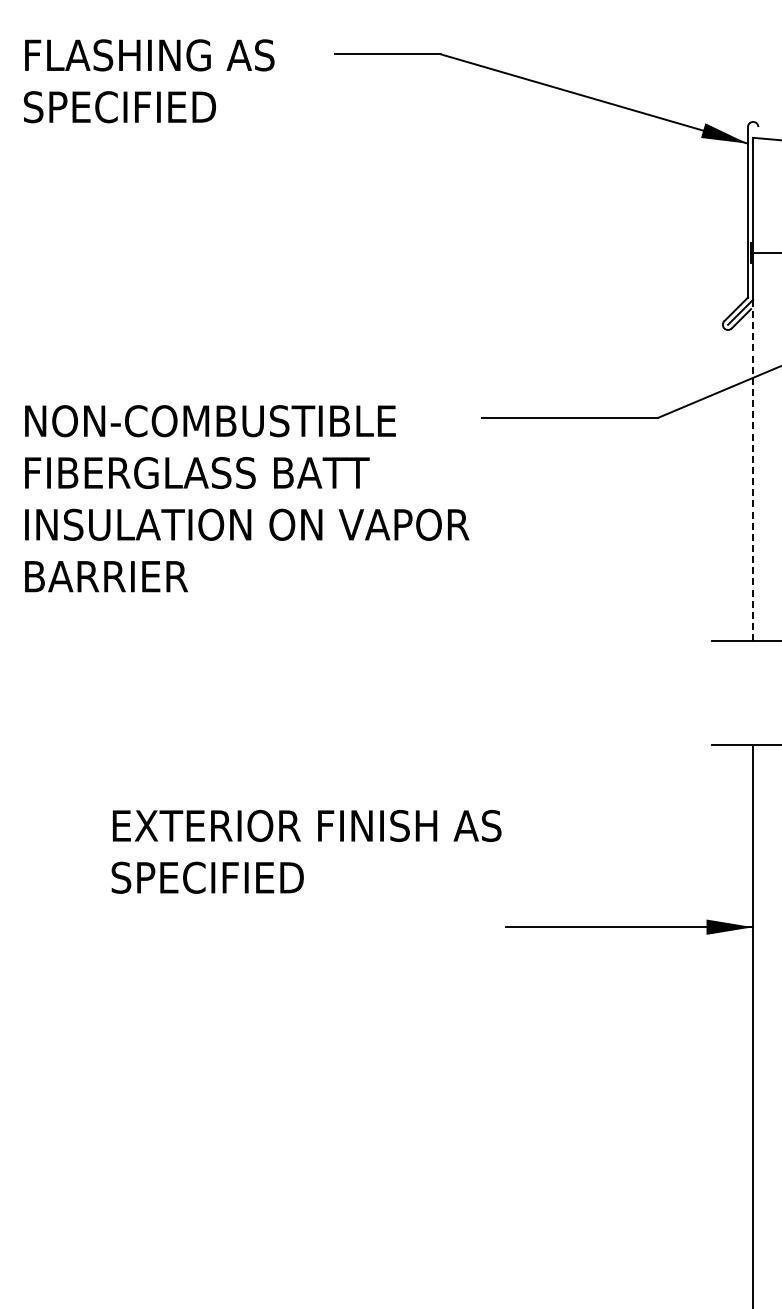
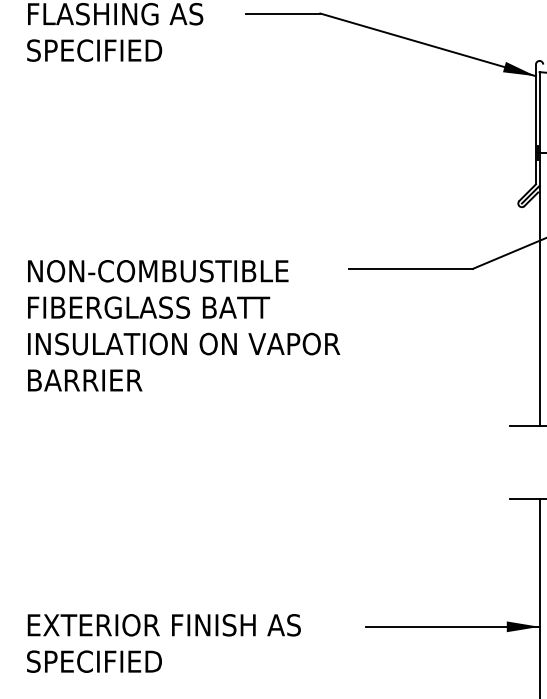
line: (753, 470) -> (539, 305), dashed -> solid
text: (306, 851) -> (163, 643), moved

